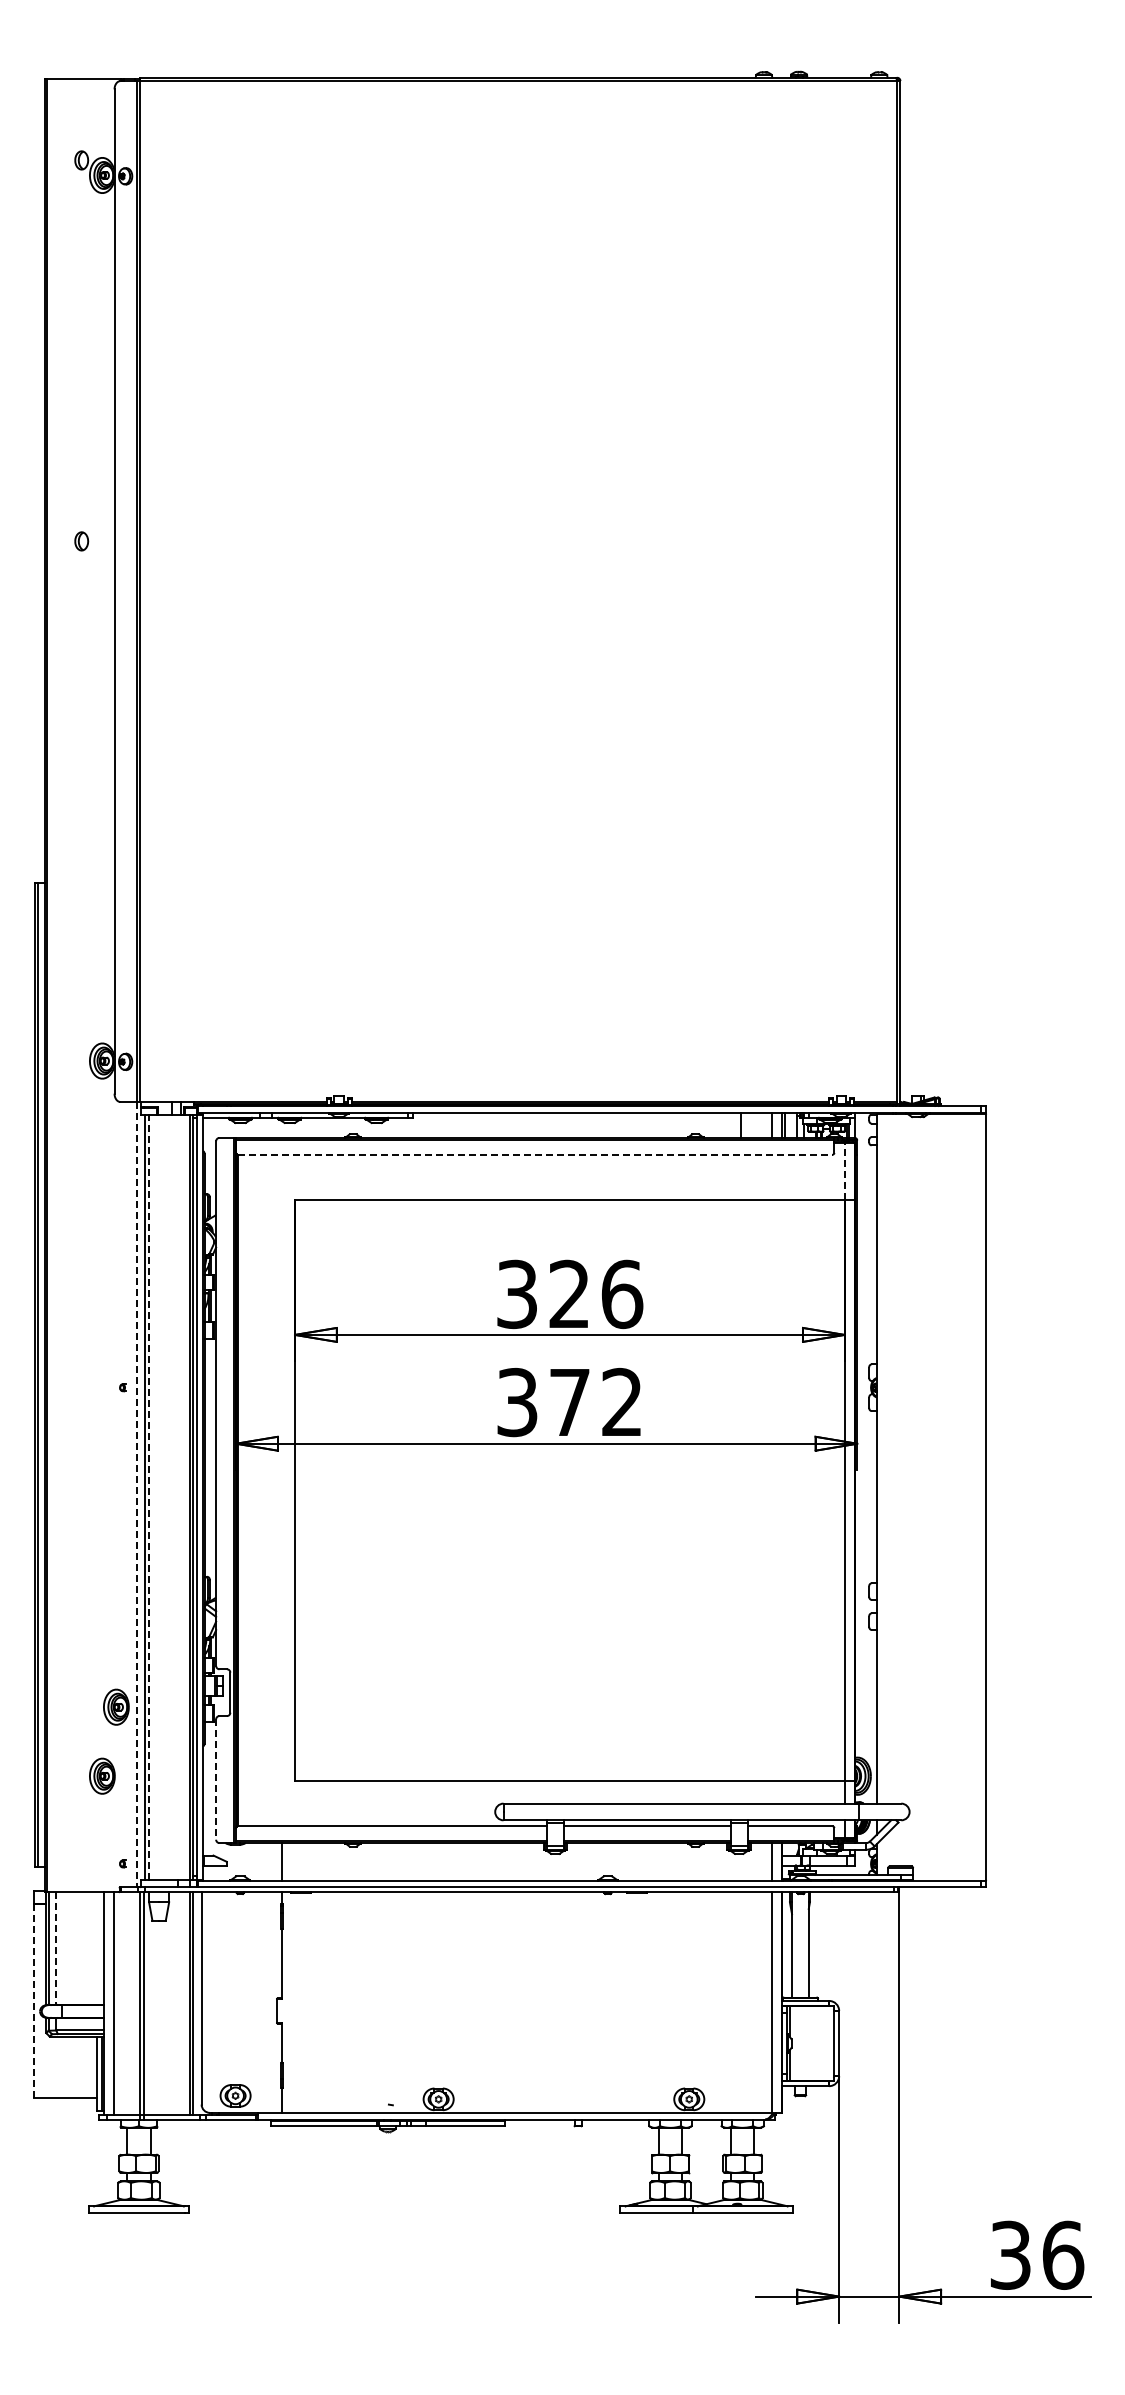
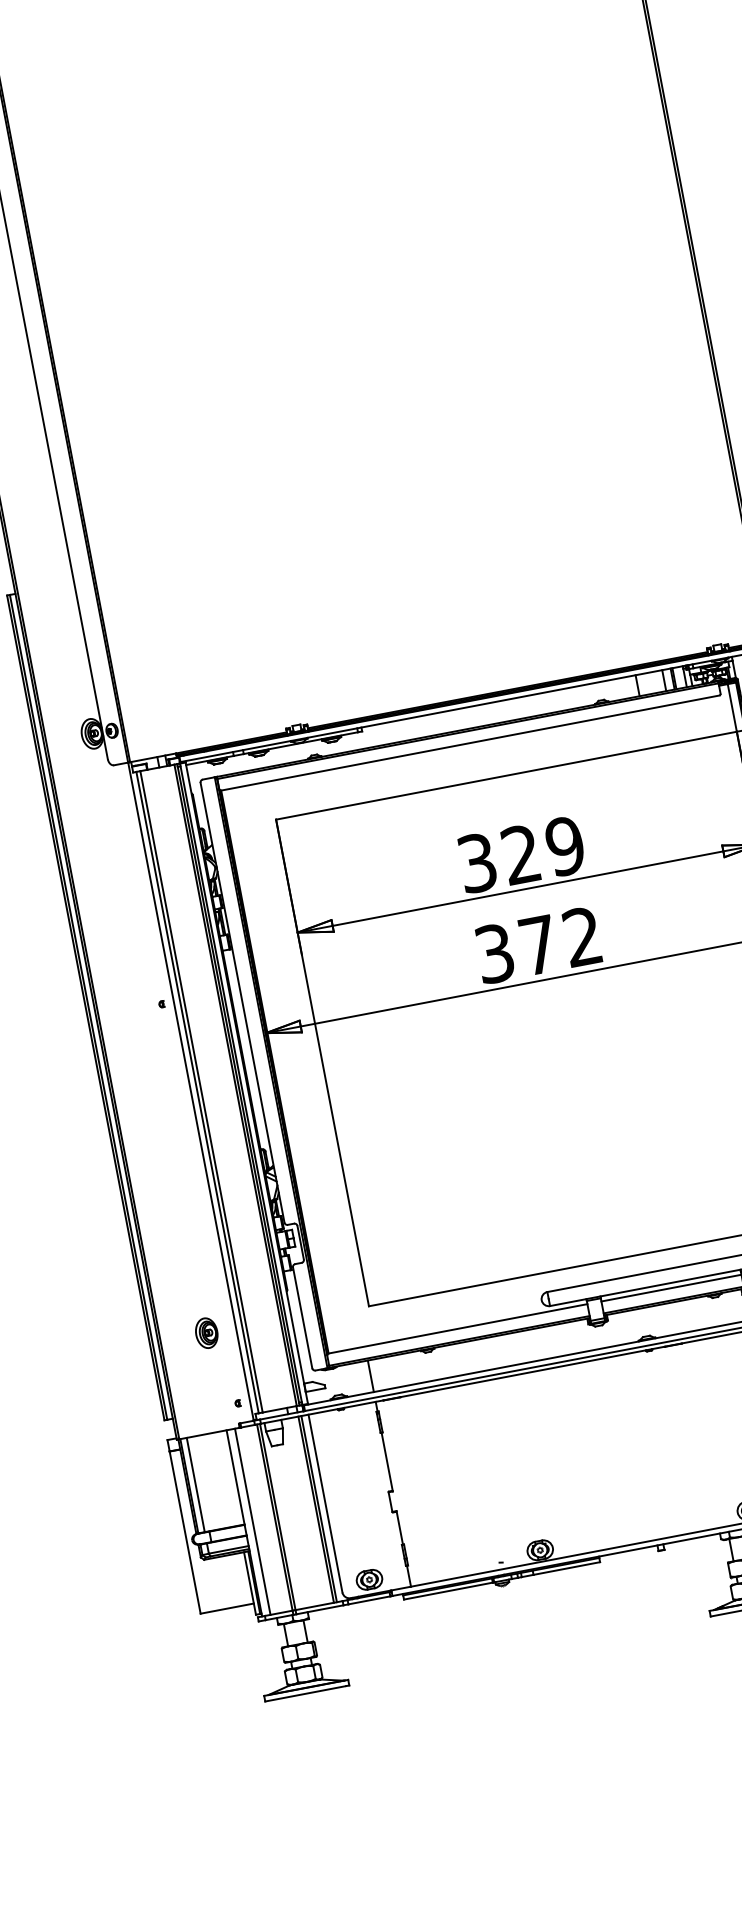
line: (535, 1154) -> (470, 742), dashed -> solid
line: (844, 1171) -> (732, 707), dashed -> solid
text: (622, 1294) -> (565, 846), 326 -> 329
line: (137, 1494) -> (191, 1091), dashed -> solid
line: (149, 1497) -> (201, 1092), dashed -> solid
part: (116, 1706) -> (207, 1272), removed
line: (216, 1780) -> (303, 1318), dashed -> solid
line: (56, 1949) -> (196, 1485), dashed -> solid
line: (33, 2001) -> (185, 1533), dashed -> solid

